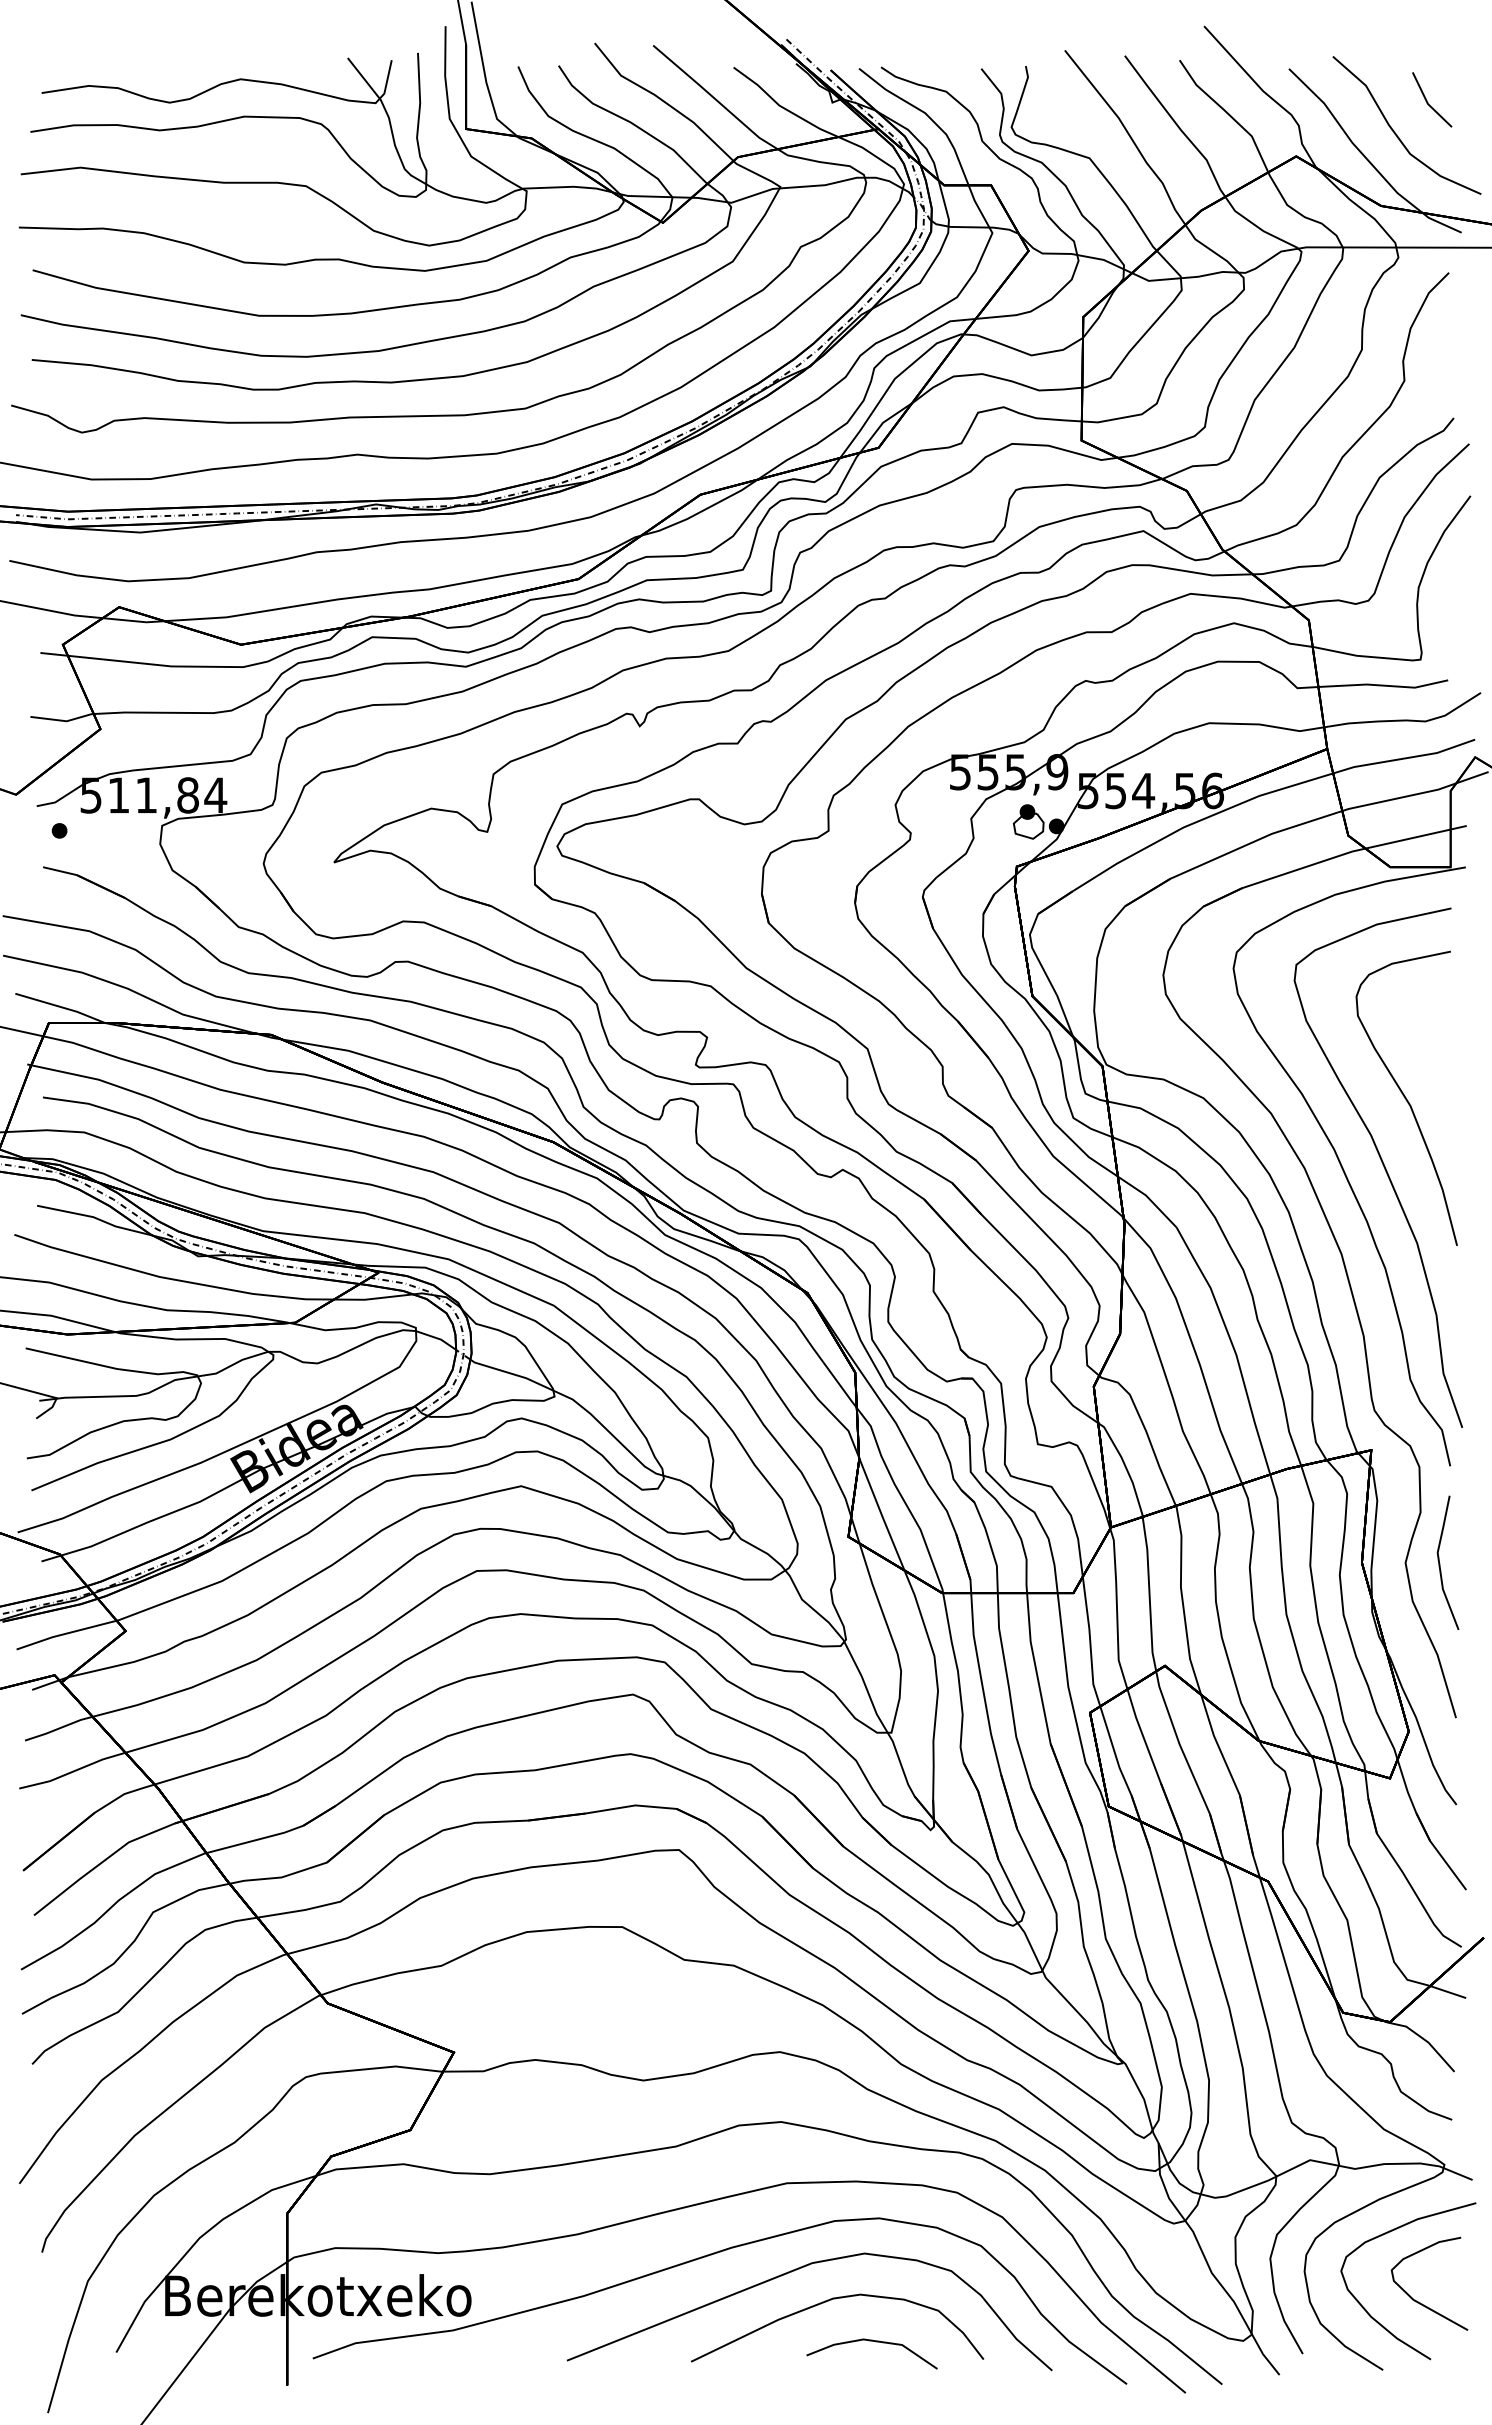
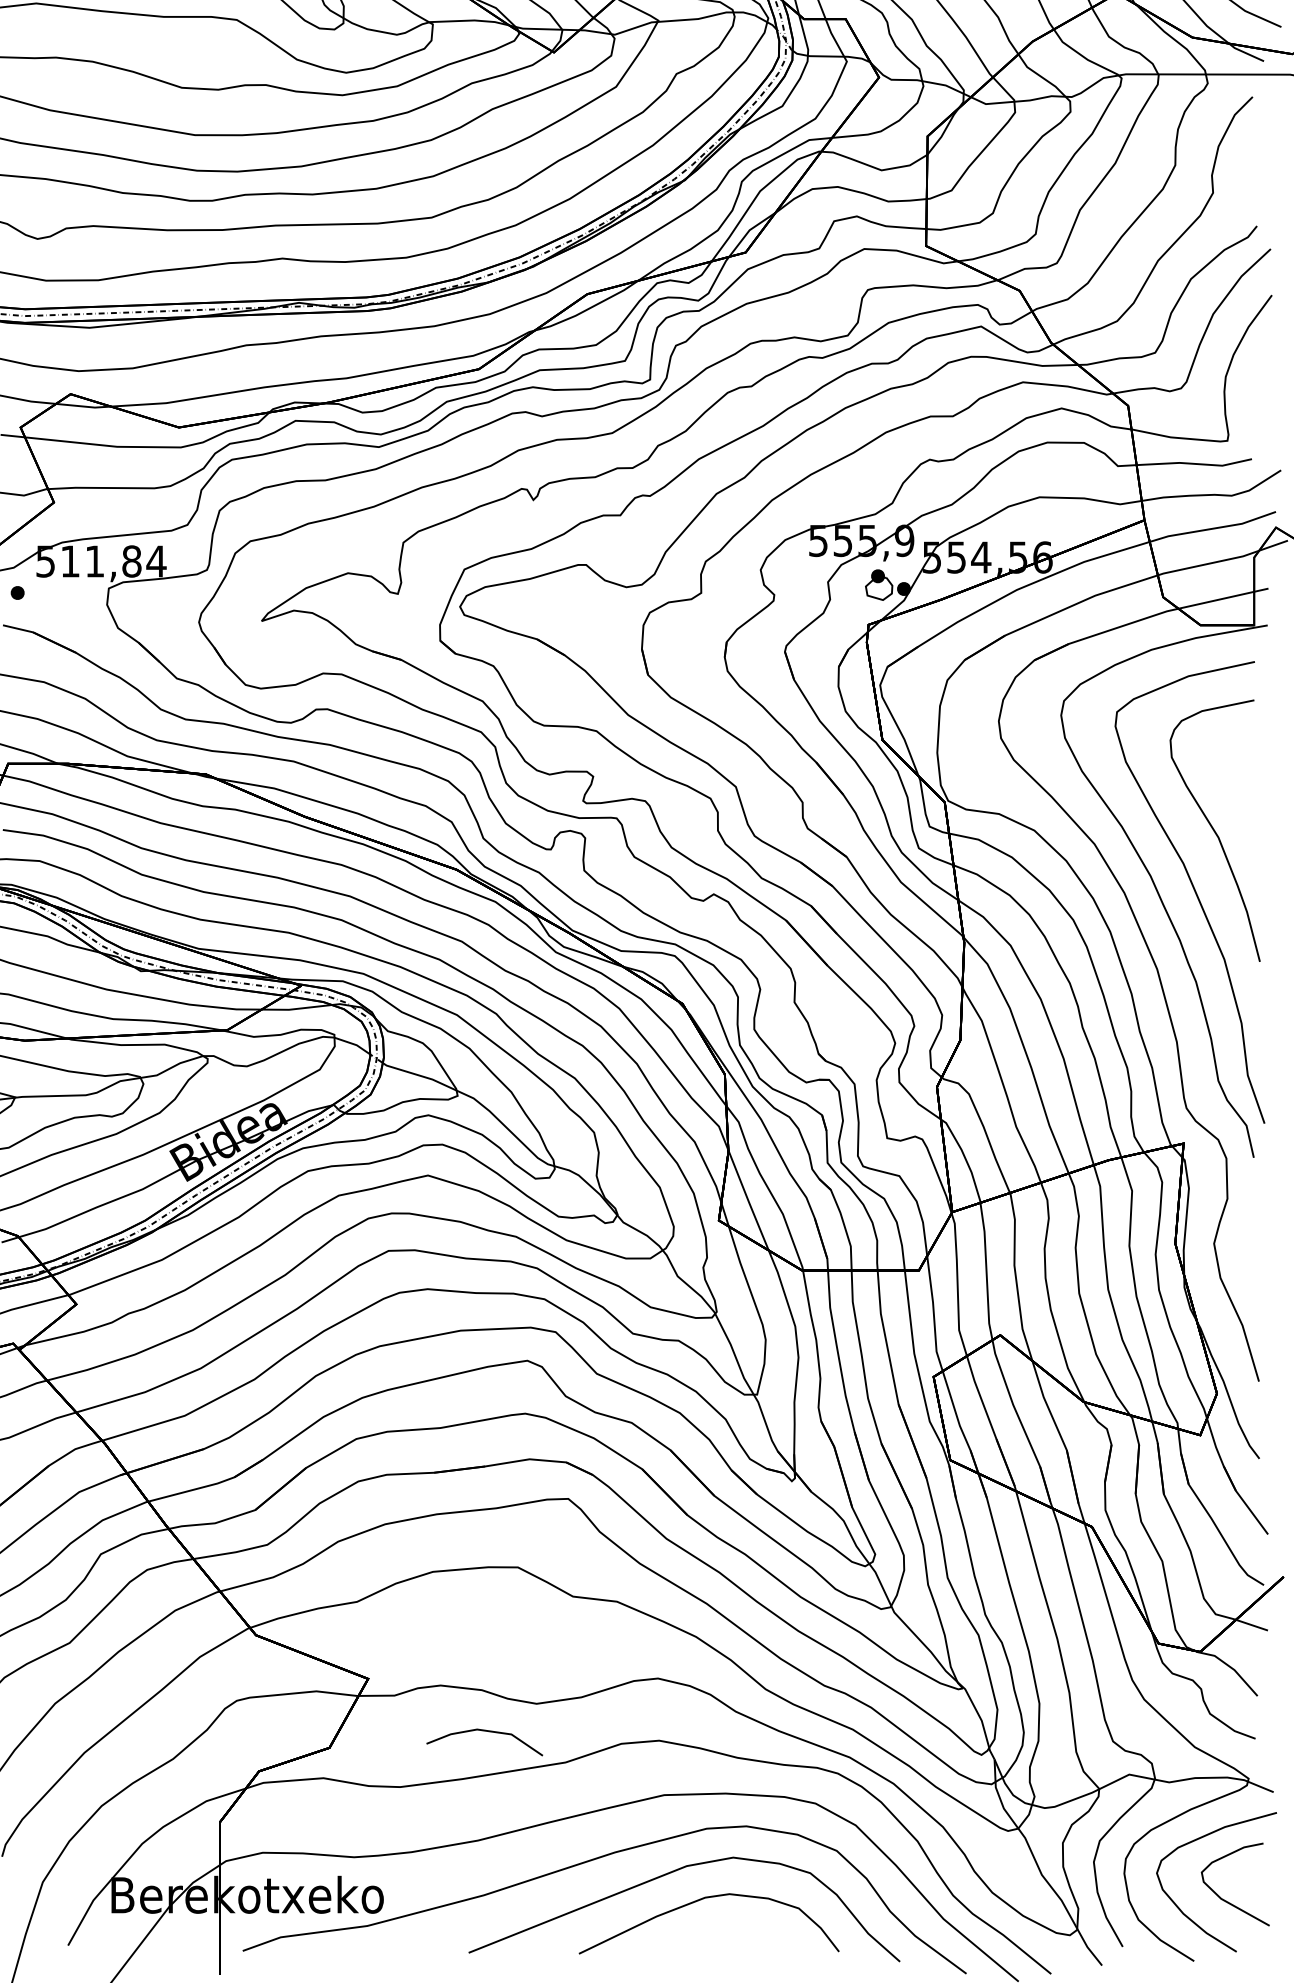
line: (1440, 1563) -> (1245, 1244), removed
line: (875, 2342) -> (487, 1732), moved

